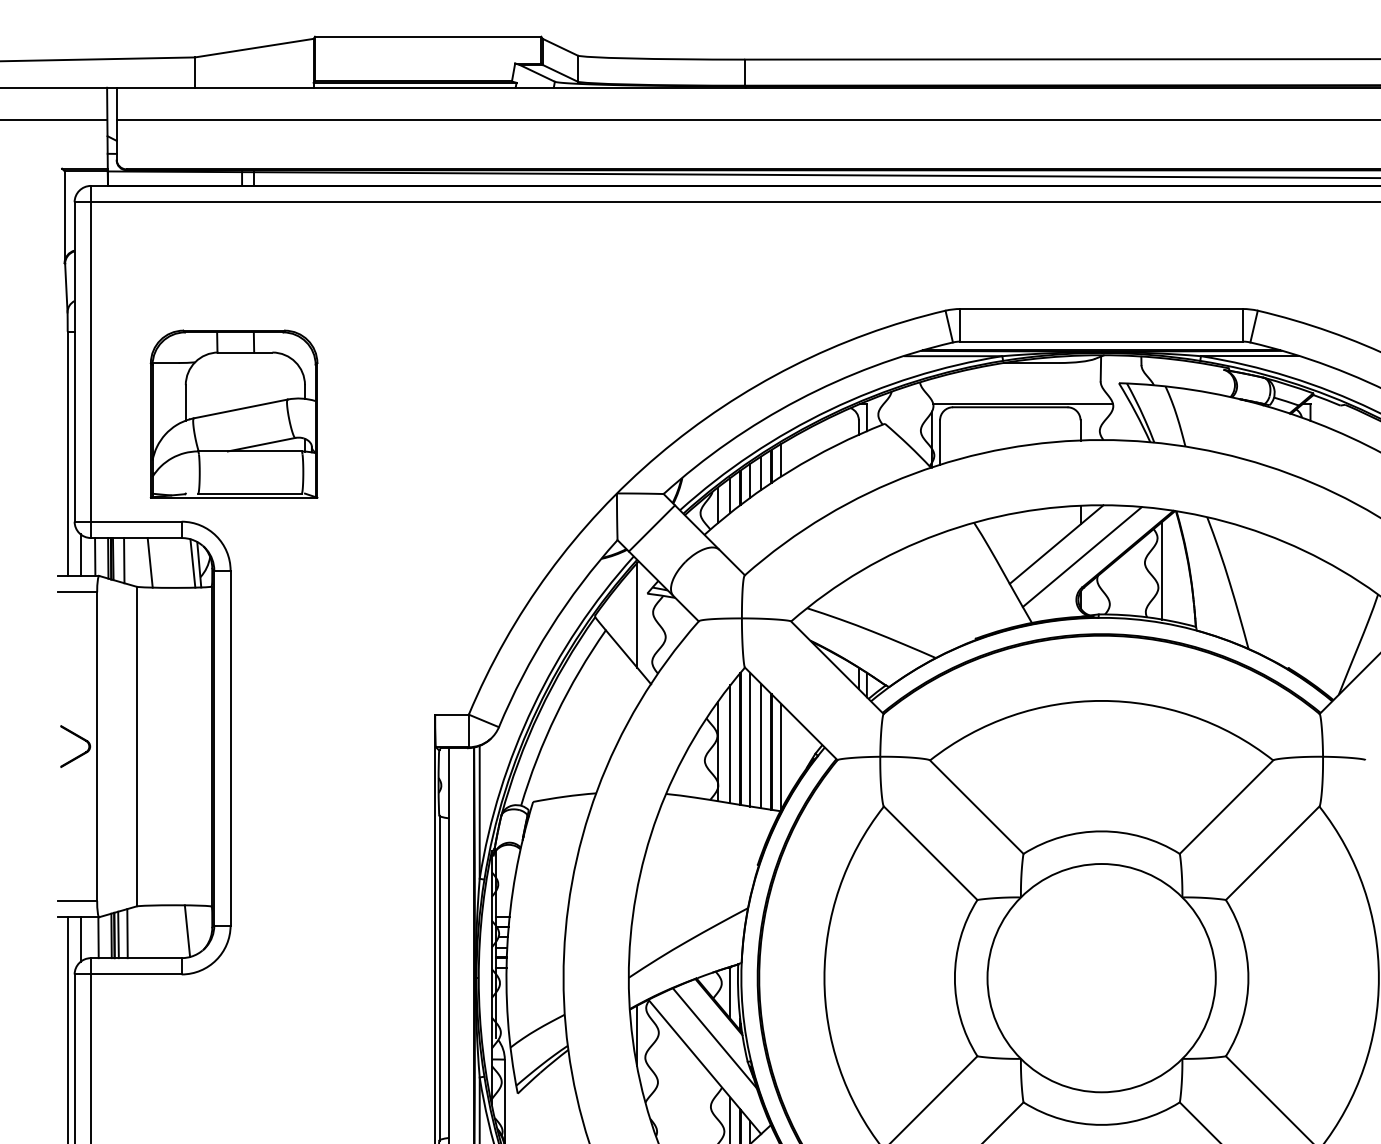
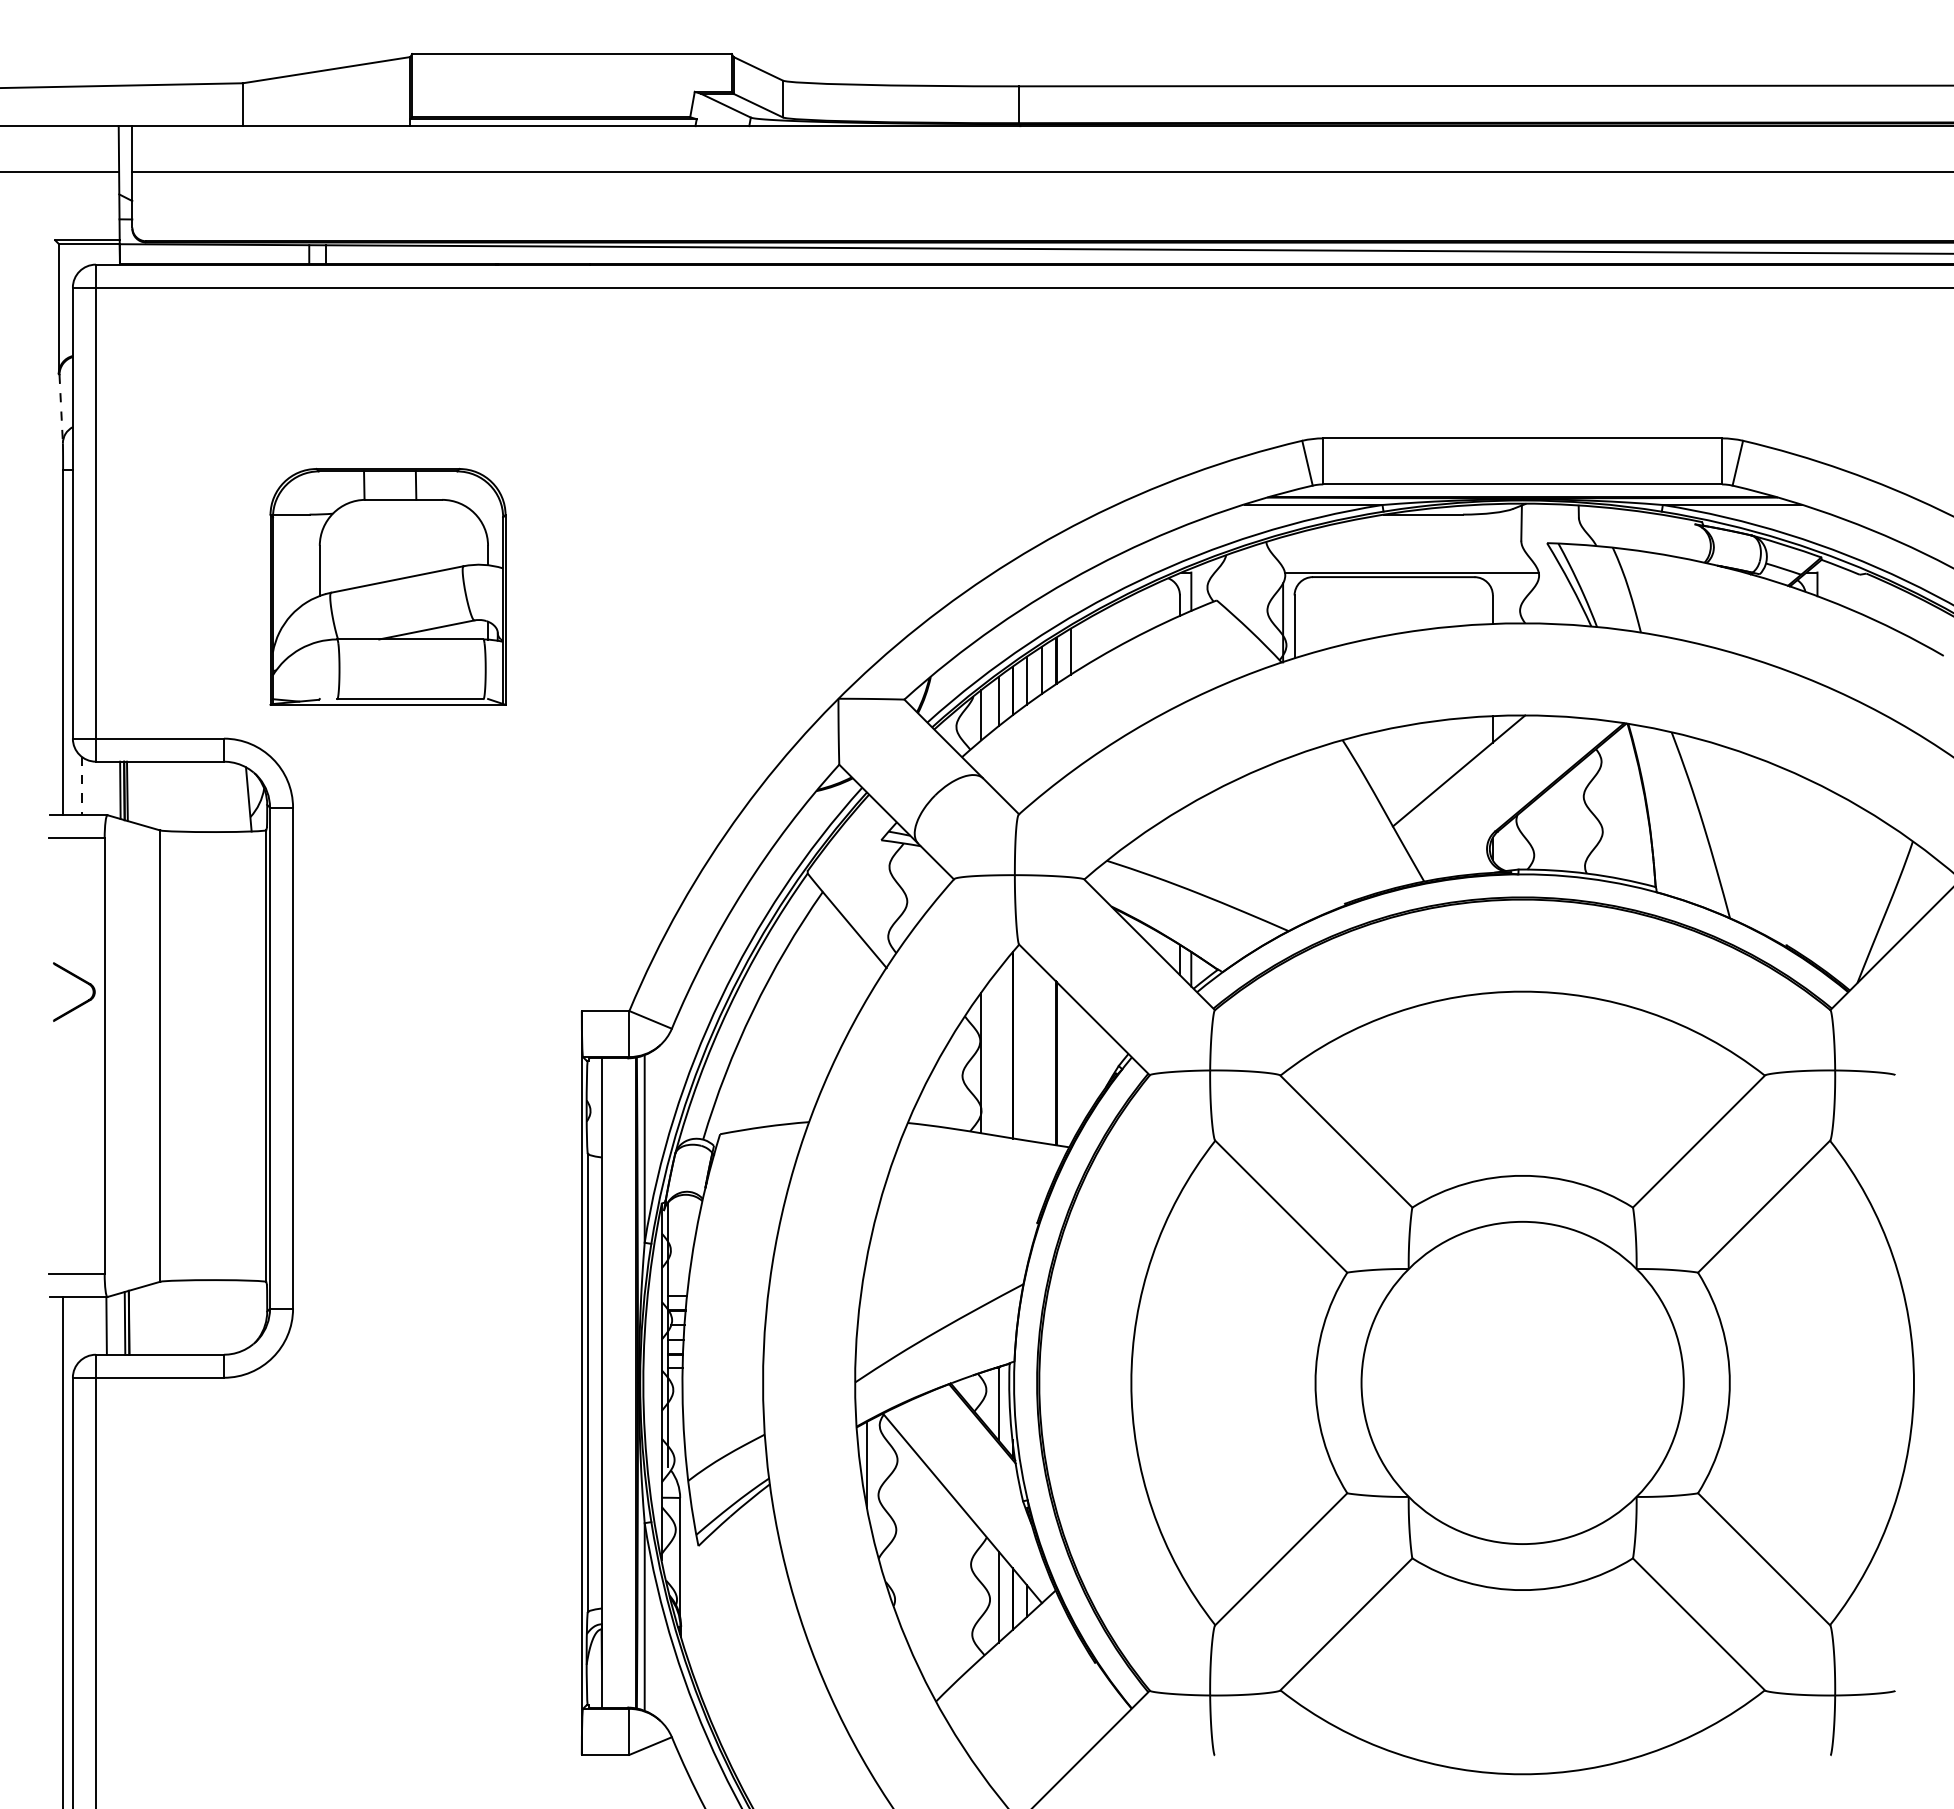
line: (66, 288) -> (61, 409), solid -> dashed
part: (233, 413) -> (387, 586), moved
line: (651, 527) -> (887, 747), removed
line: (80, 555) -> (81, 786), solid -> dashed
line: (94, 557) -> (101, 788), removed
line: (1082, 557) -> (1495, 788), removed
line: (123, 560) -> (142, 793), removed
line: (150, 562) -> (179, 796), removed
line: (192, 563) -> (239, 797), removed
line: (1161, 570) -> (1607, 807), removed
line: (637, 615) -> (867, 870), removed
part: (80, 738) -> (80, 980), moved
line: (750, 739) -> (1026, 1046), removed
line: (730, 744) -> (998, 1052), removed
line: (760, 746) -> (1041, 1055), removed
line: (781, 756) -> (1070, 1070), removed
line: (186, 931) -> (231, 1316), removed
line: (127, 933) -> (147, 1319), removed
line: (118, 934) -> (134, 1321), removed
line: (80, 939) -> (81, 1328), removed
line: (714, 1038) -> (976, 1467), removed

